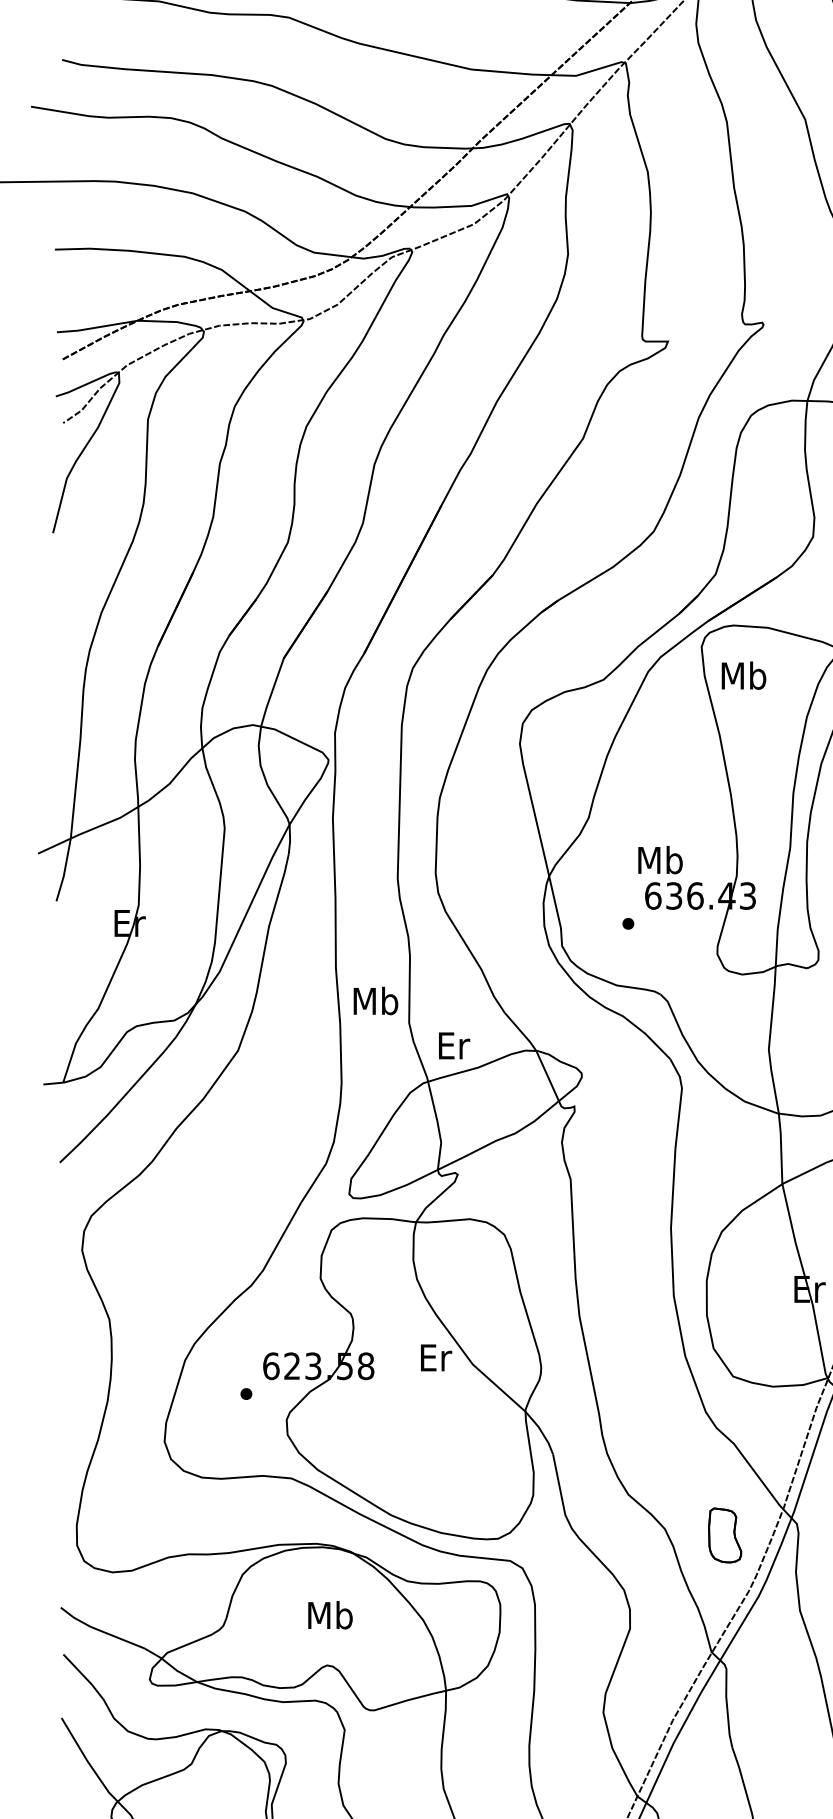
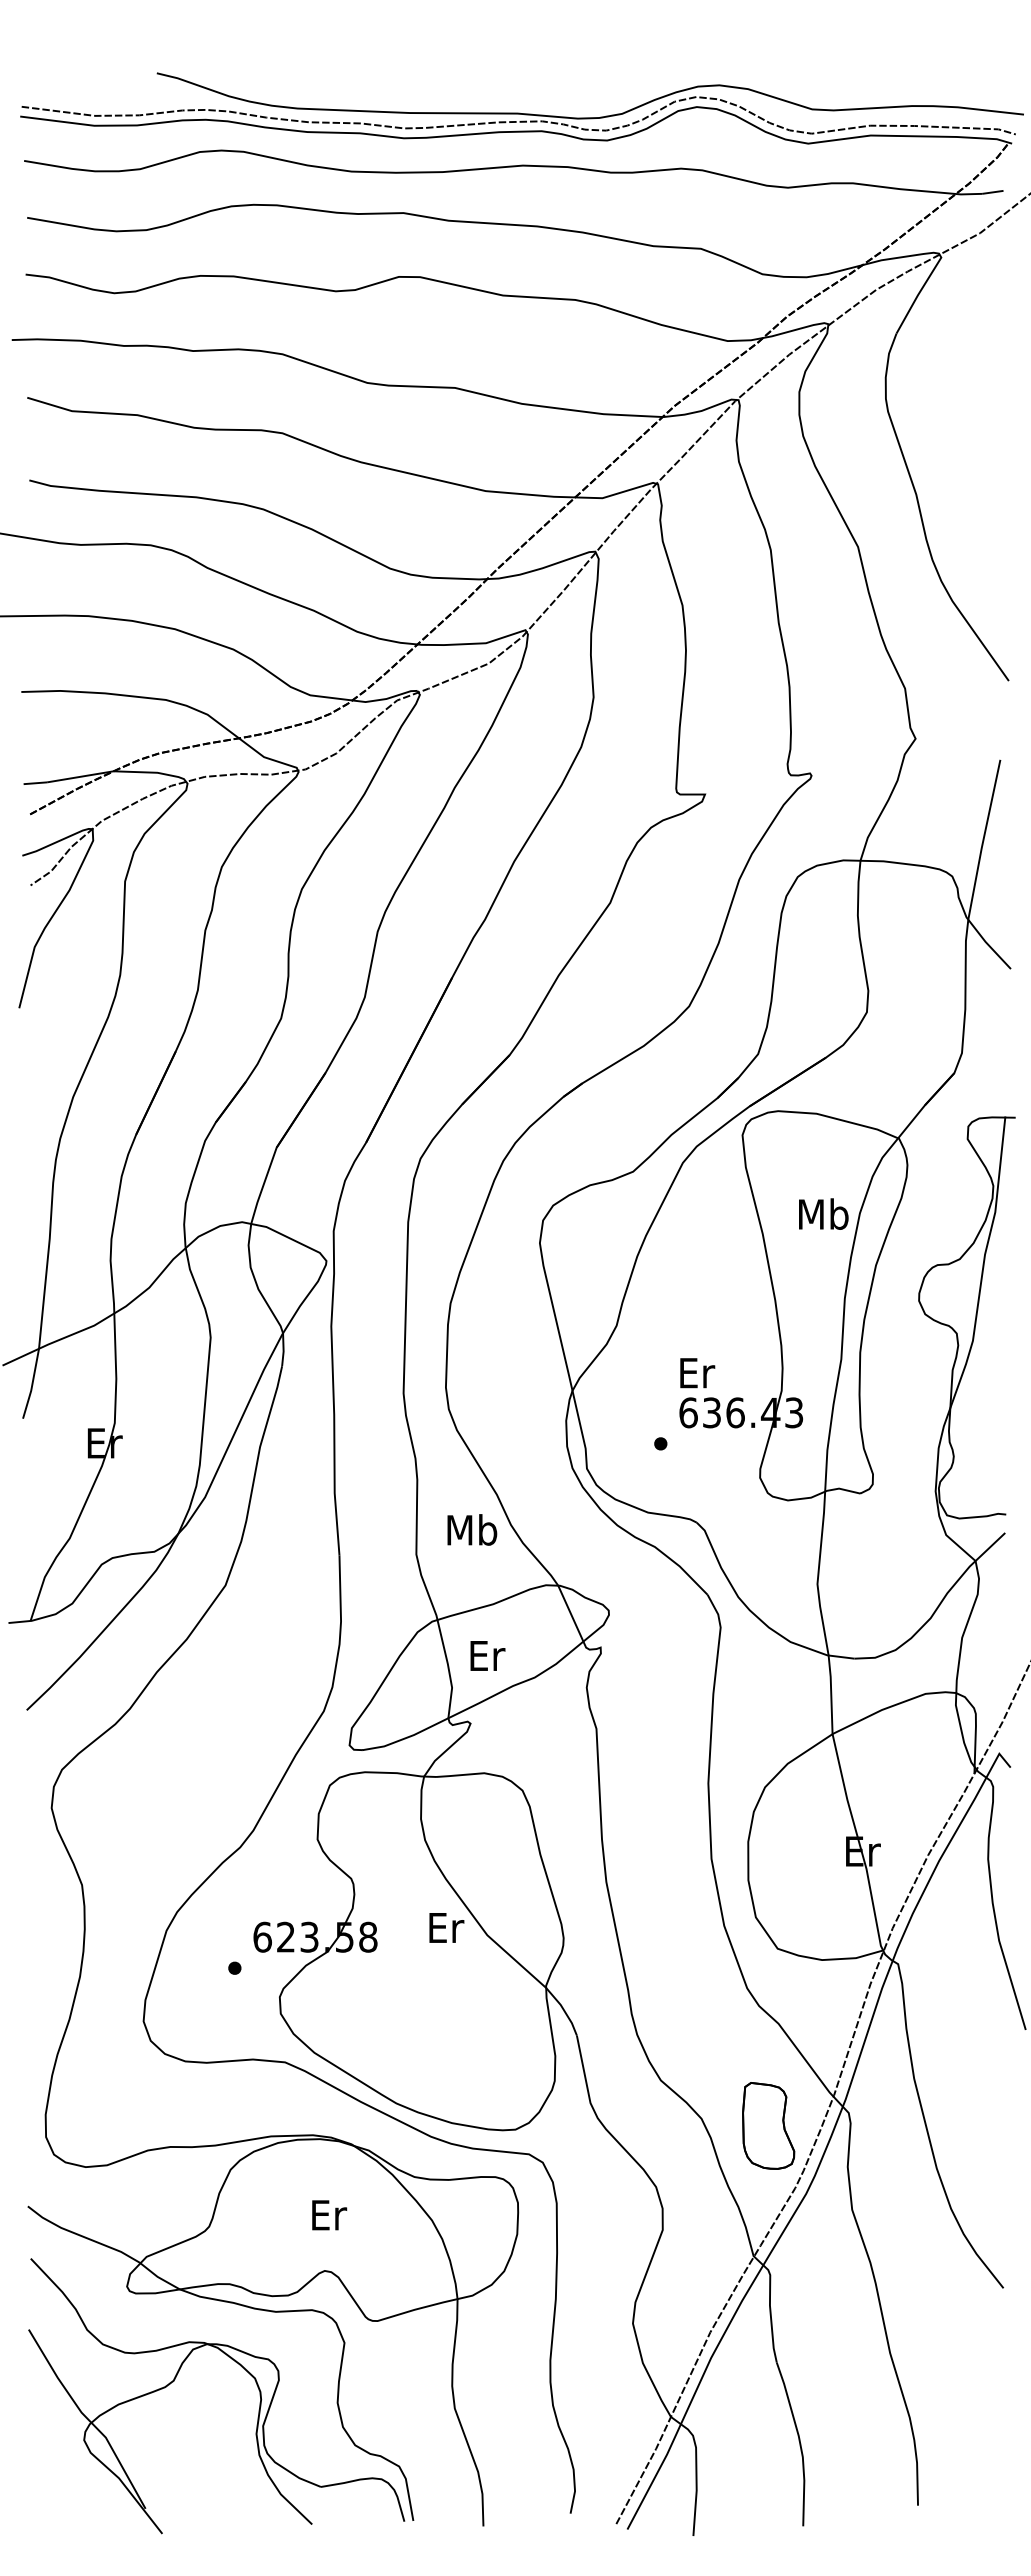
text: (743, 675) -> (823, 1213), moved
text: (660, 859) -> (696, 1372), Mb -> Er
text: (376, 1000) -> (472, 1529), moved
text: (454, 1045) -> (487, 1655), moved
part: (724, 1535) -> (768, 2125), size x1.43
text: (330, 1614) -> (328, 2214), Mb -> Er

